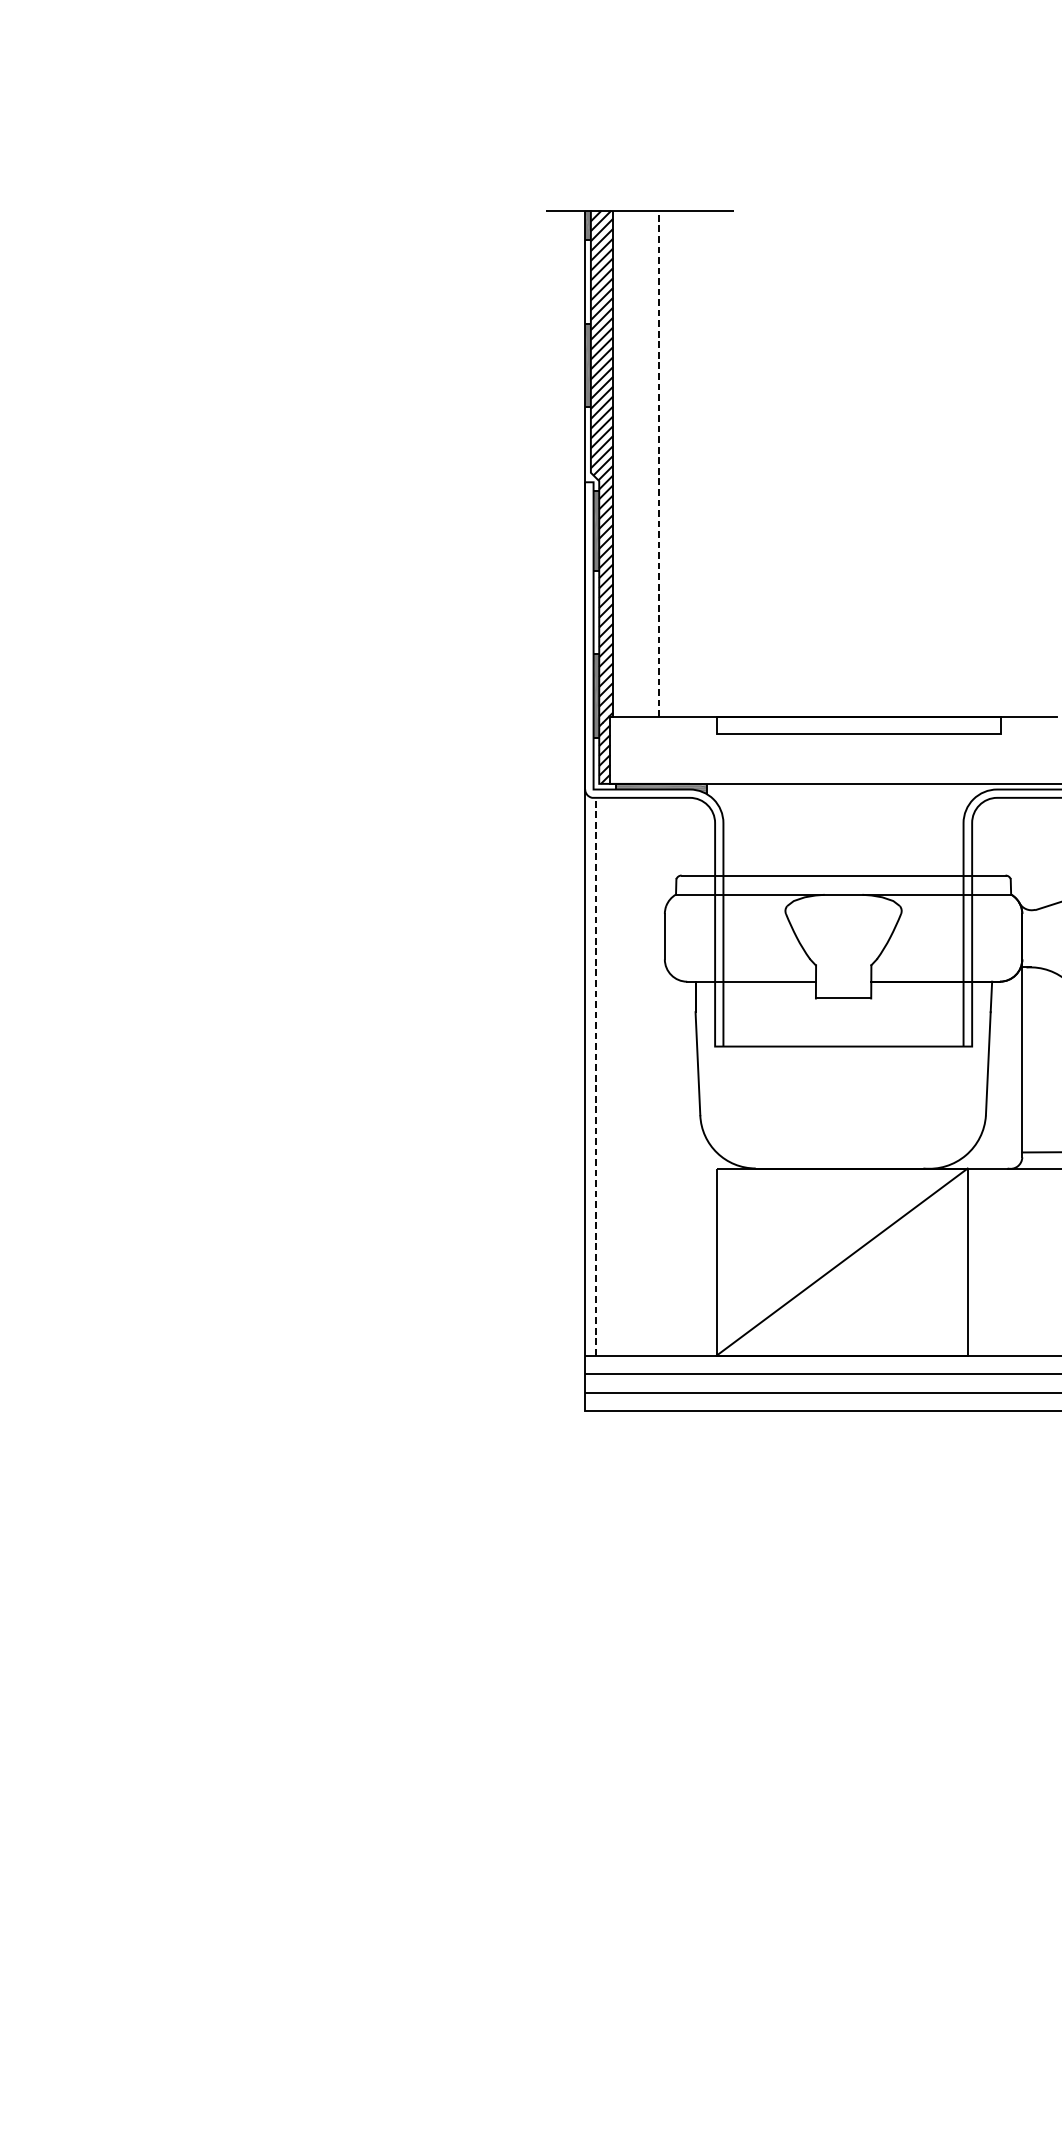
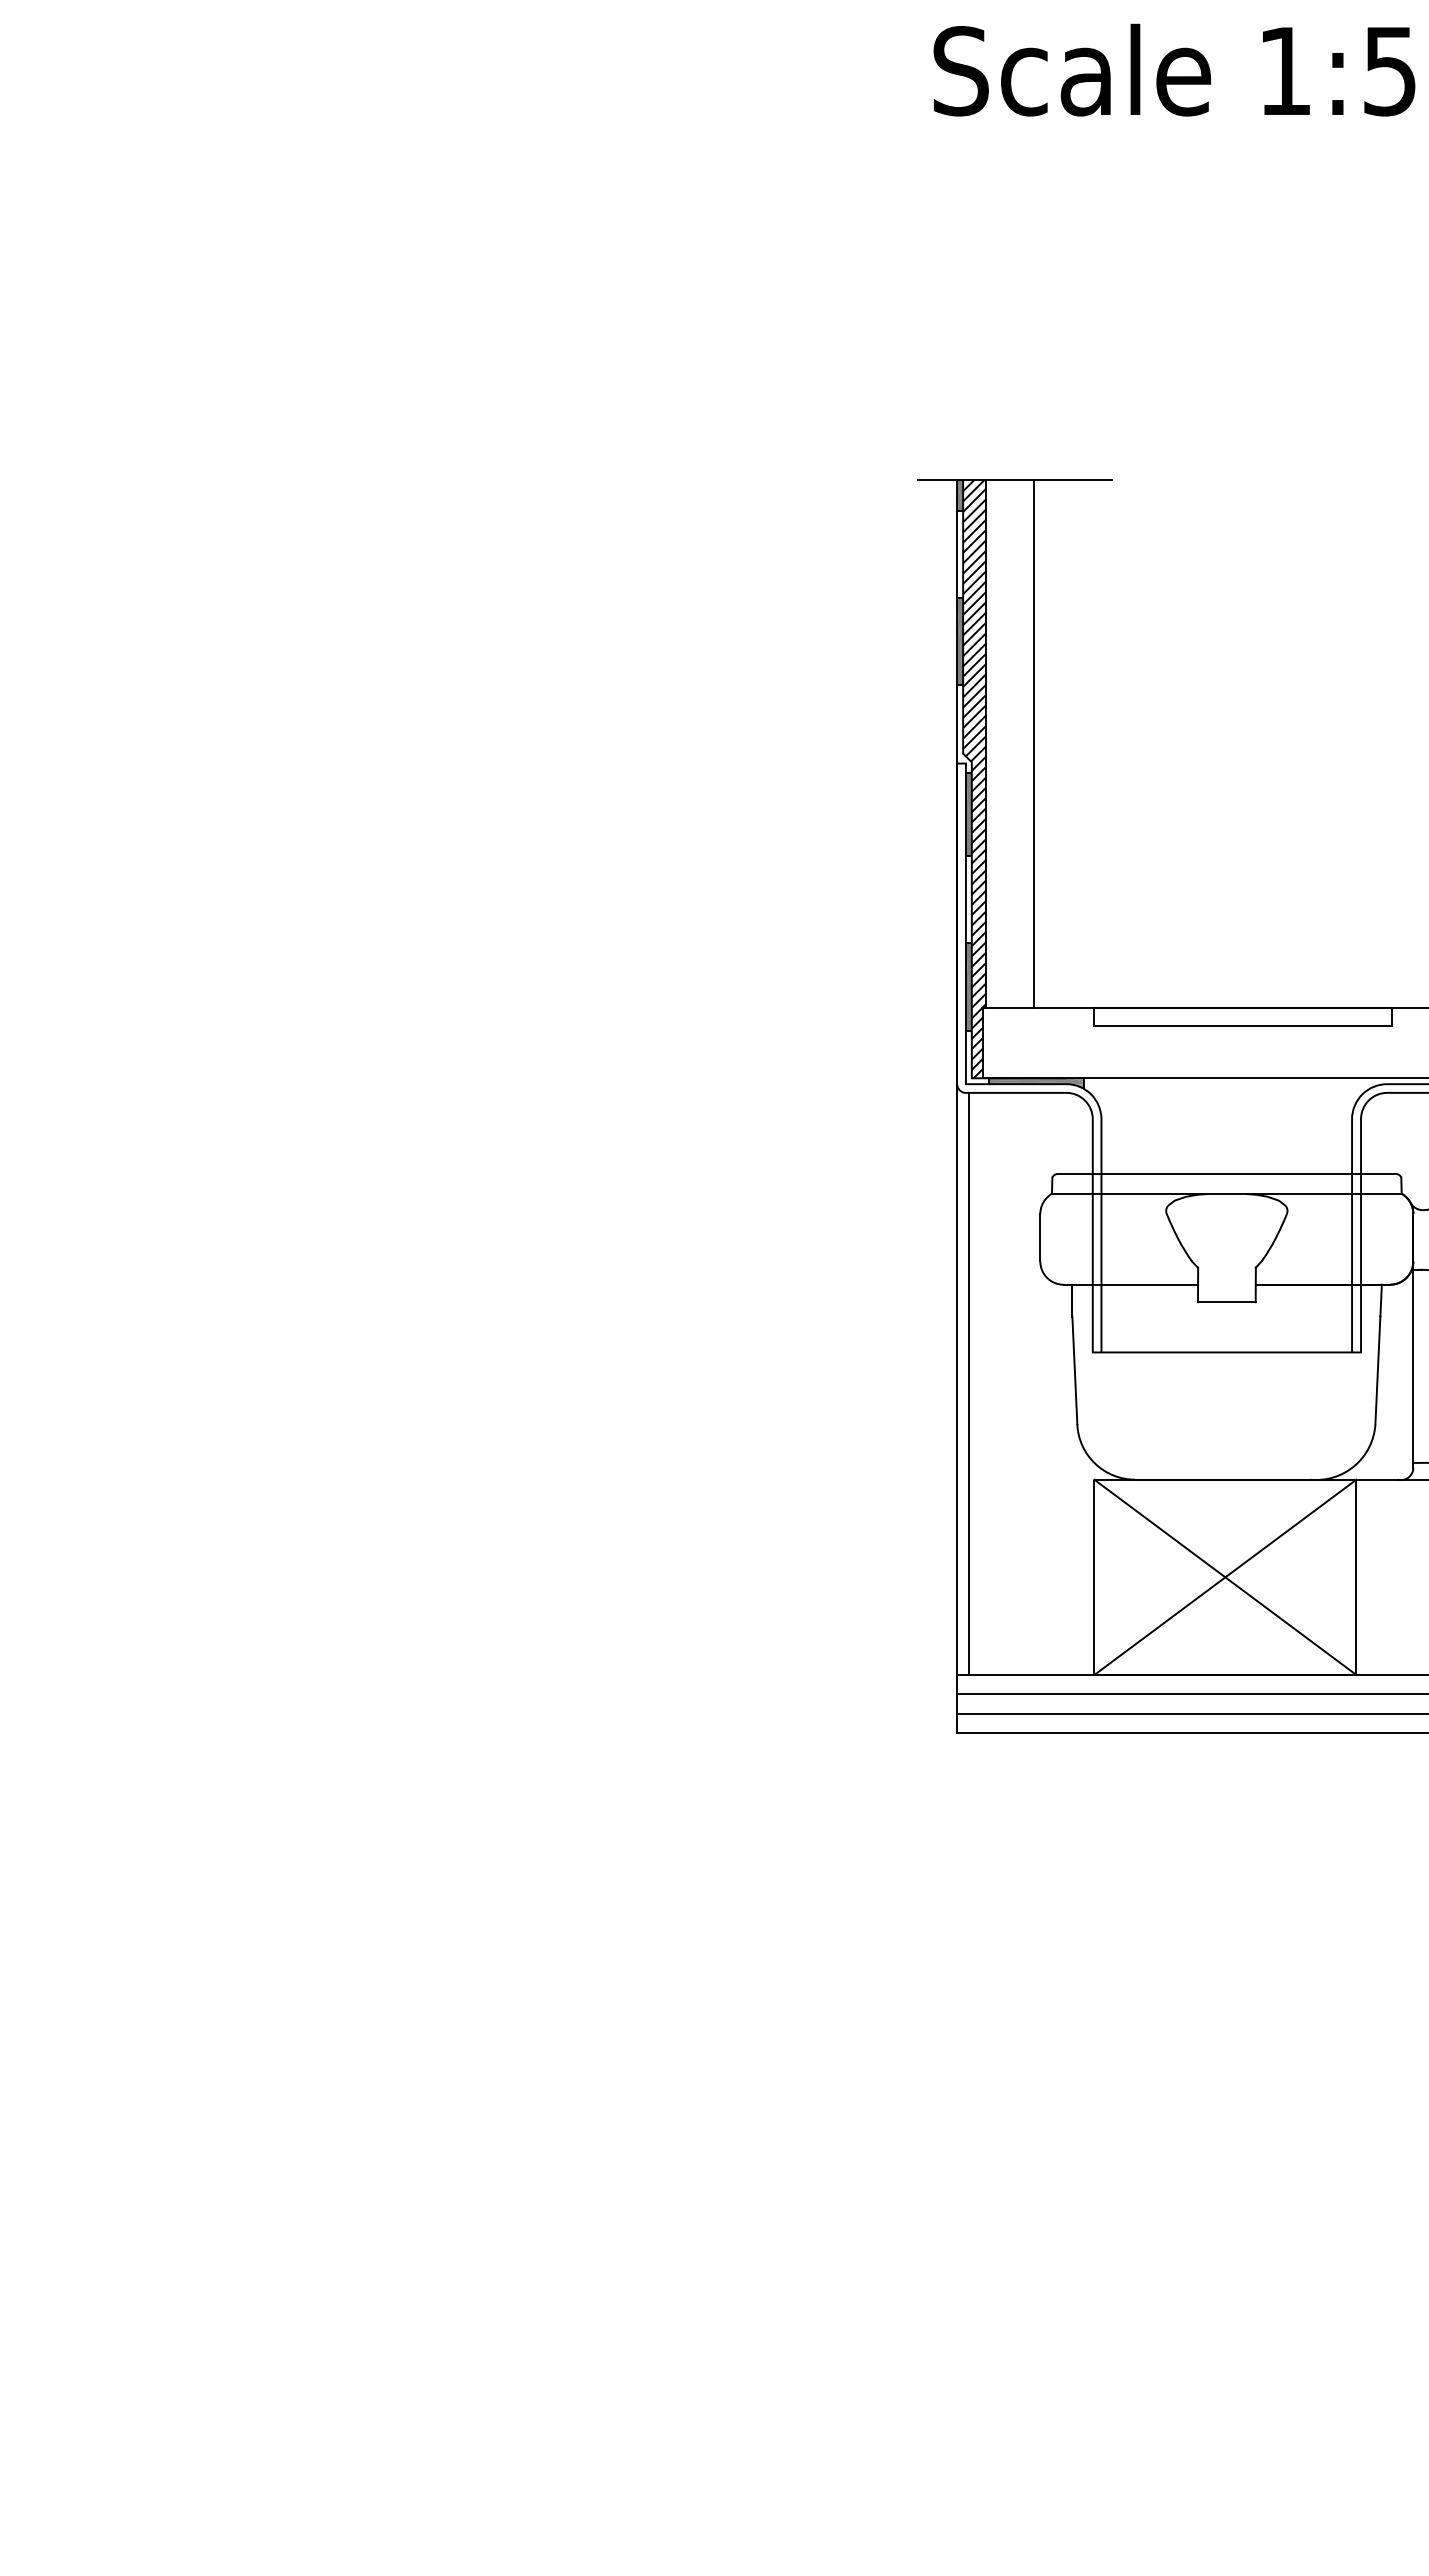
line: (659, 463) -> (1034, 743), dashed -> solid
line: (596, 1076) -> (968, 1383), dashed -> solid
line: (842, 1261) -> (1225, 1576), added

